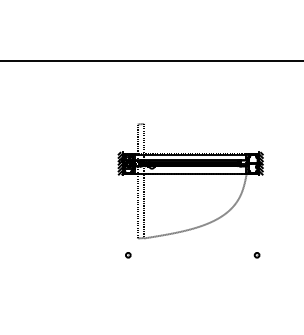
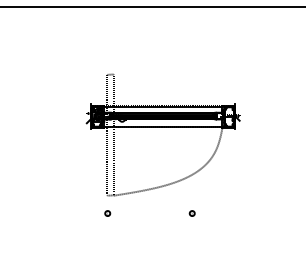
part: (190, 174) -> (163, 127), moved
part: (256, 255) -> (191, 213), moved

